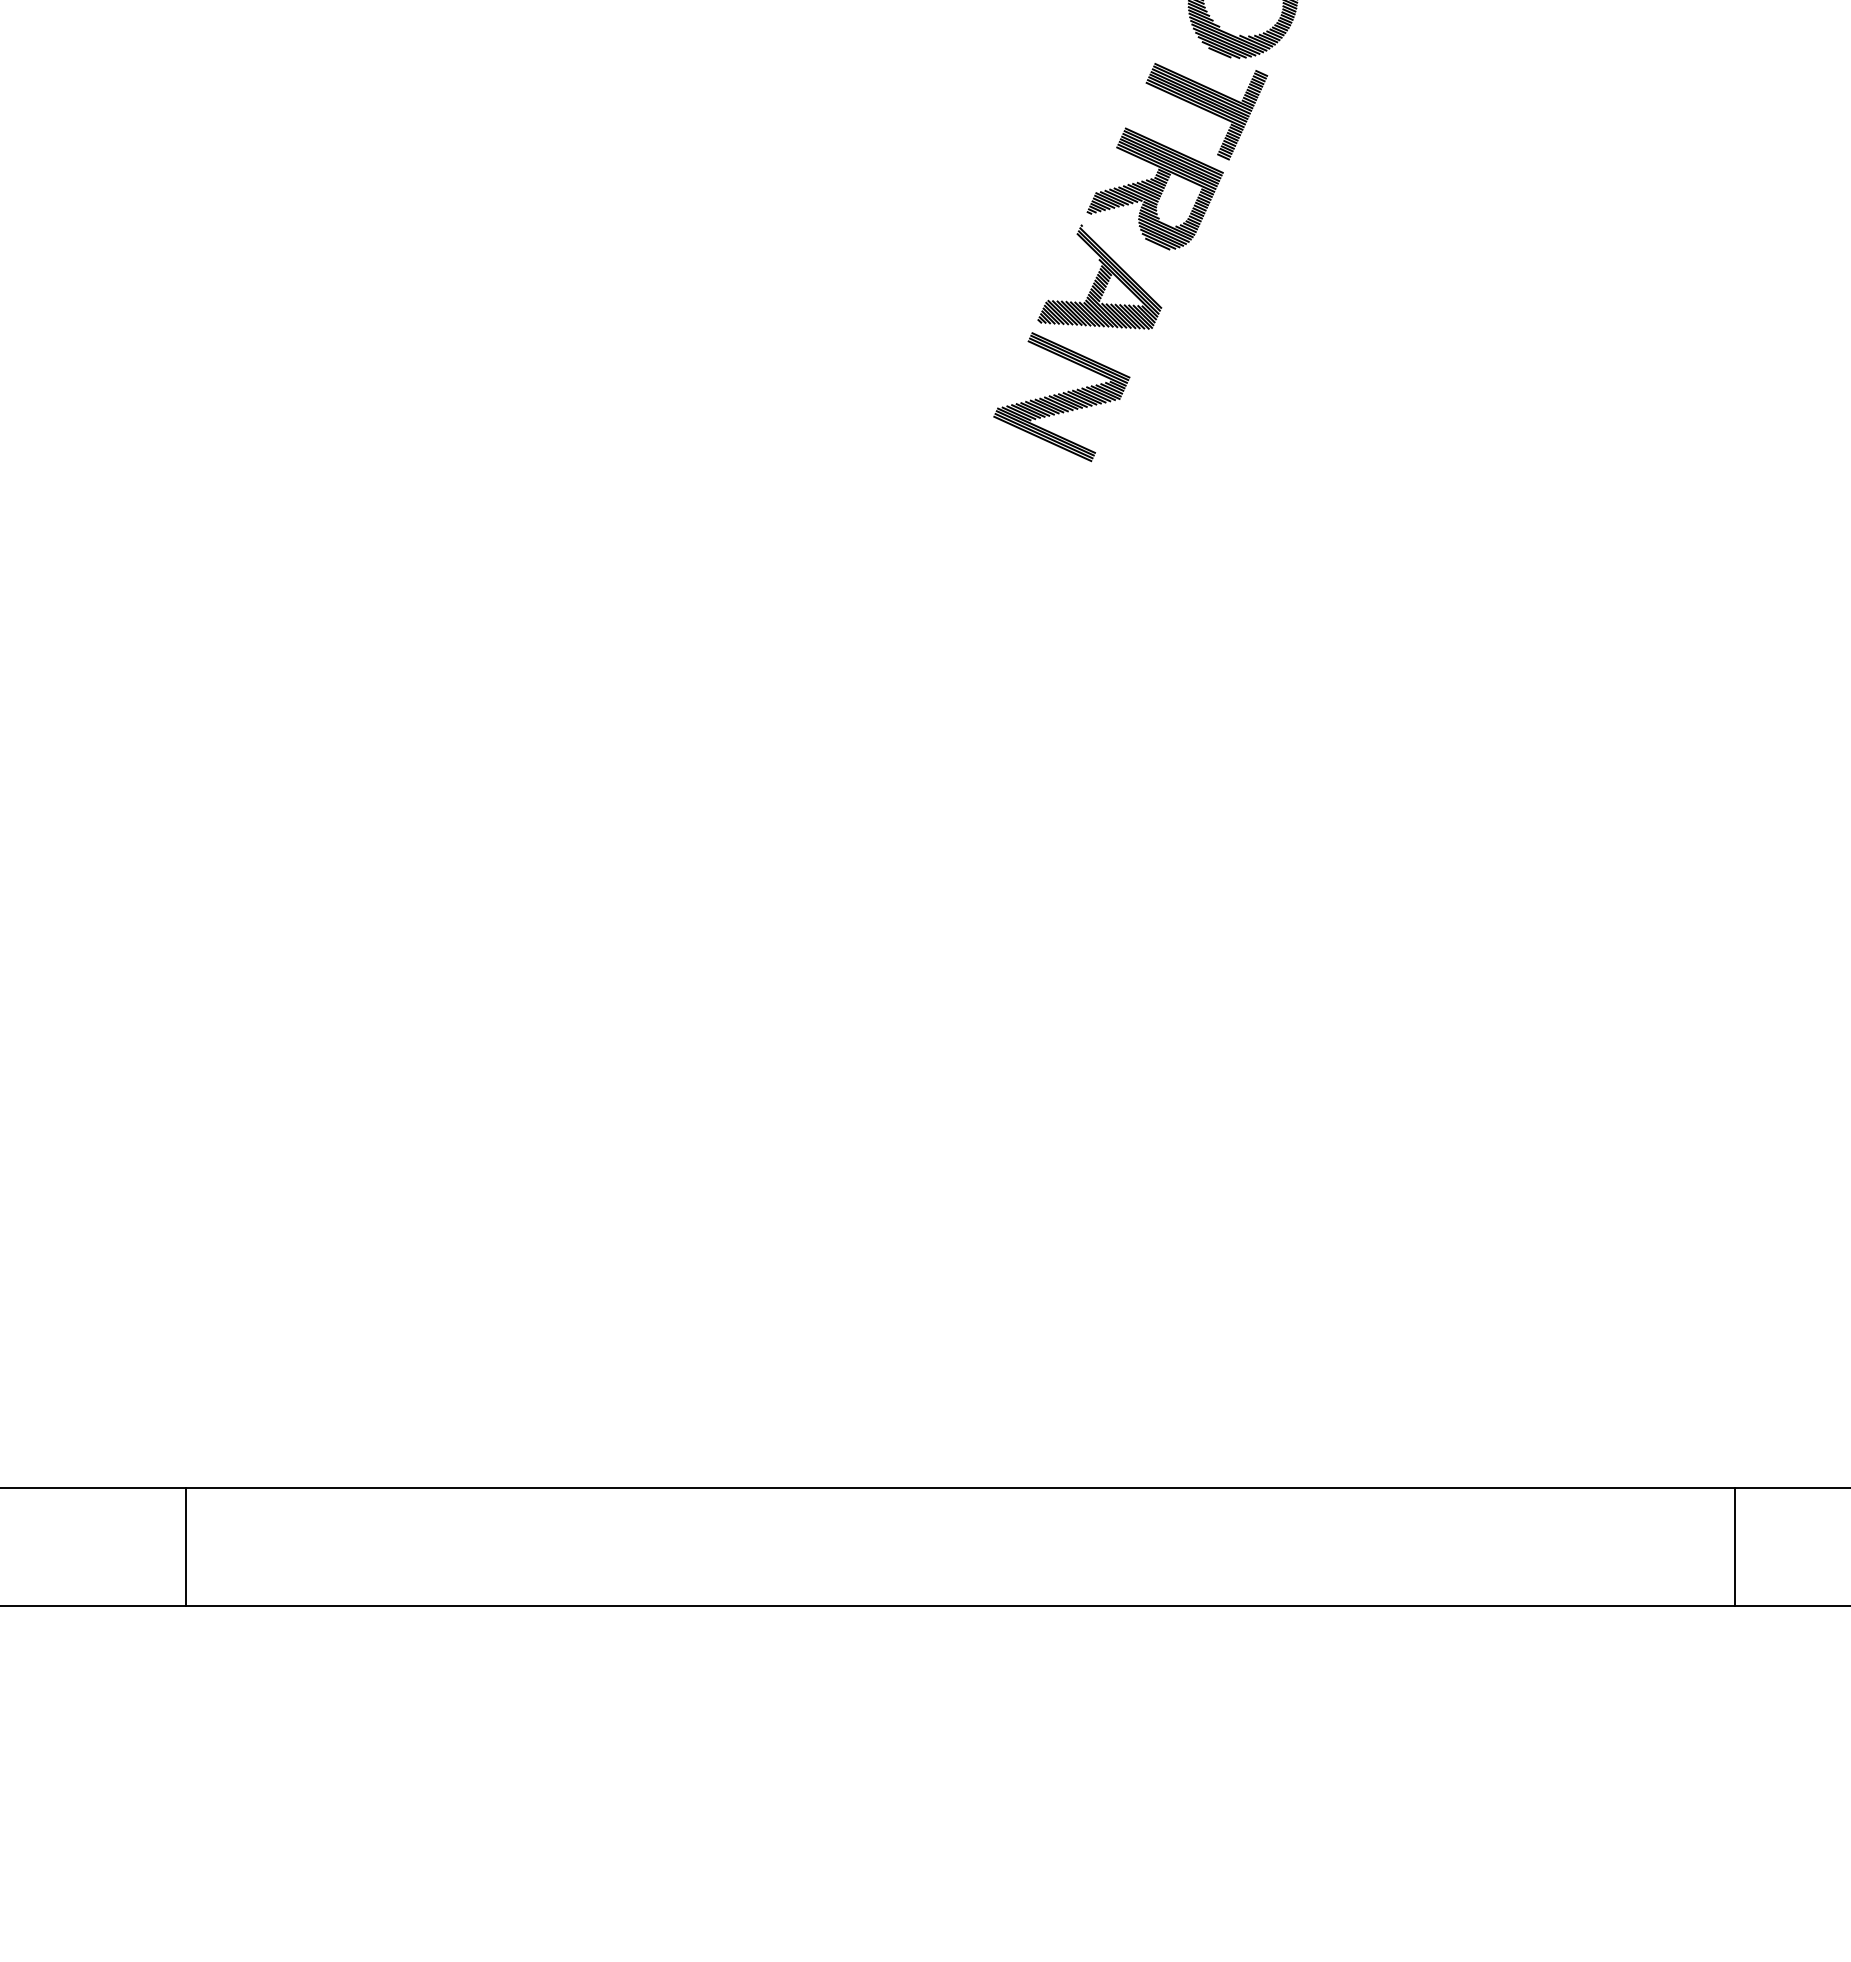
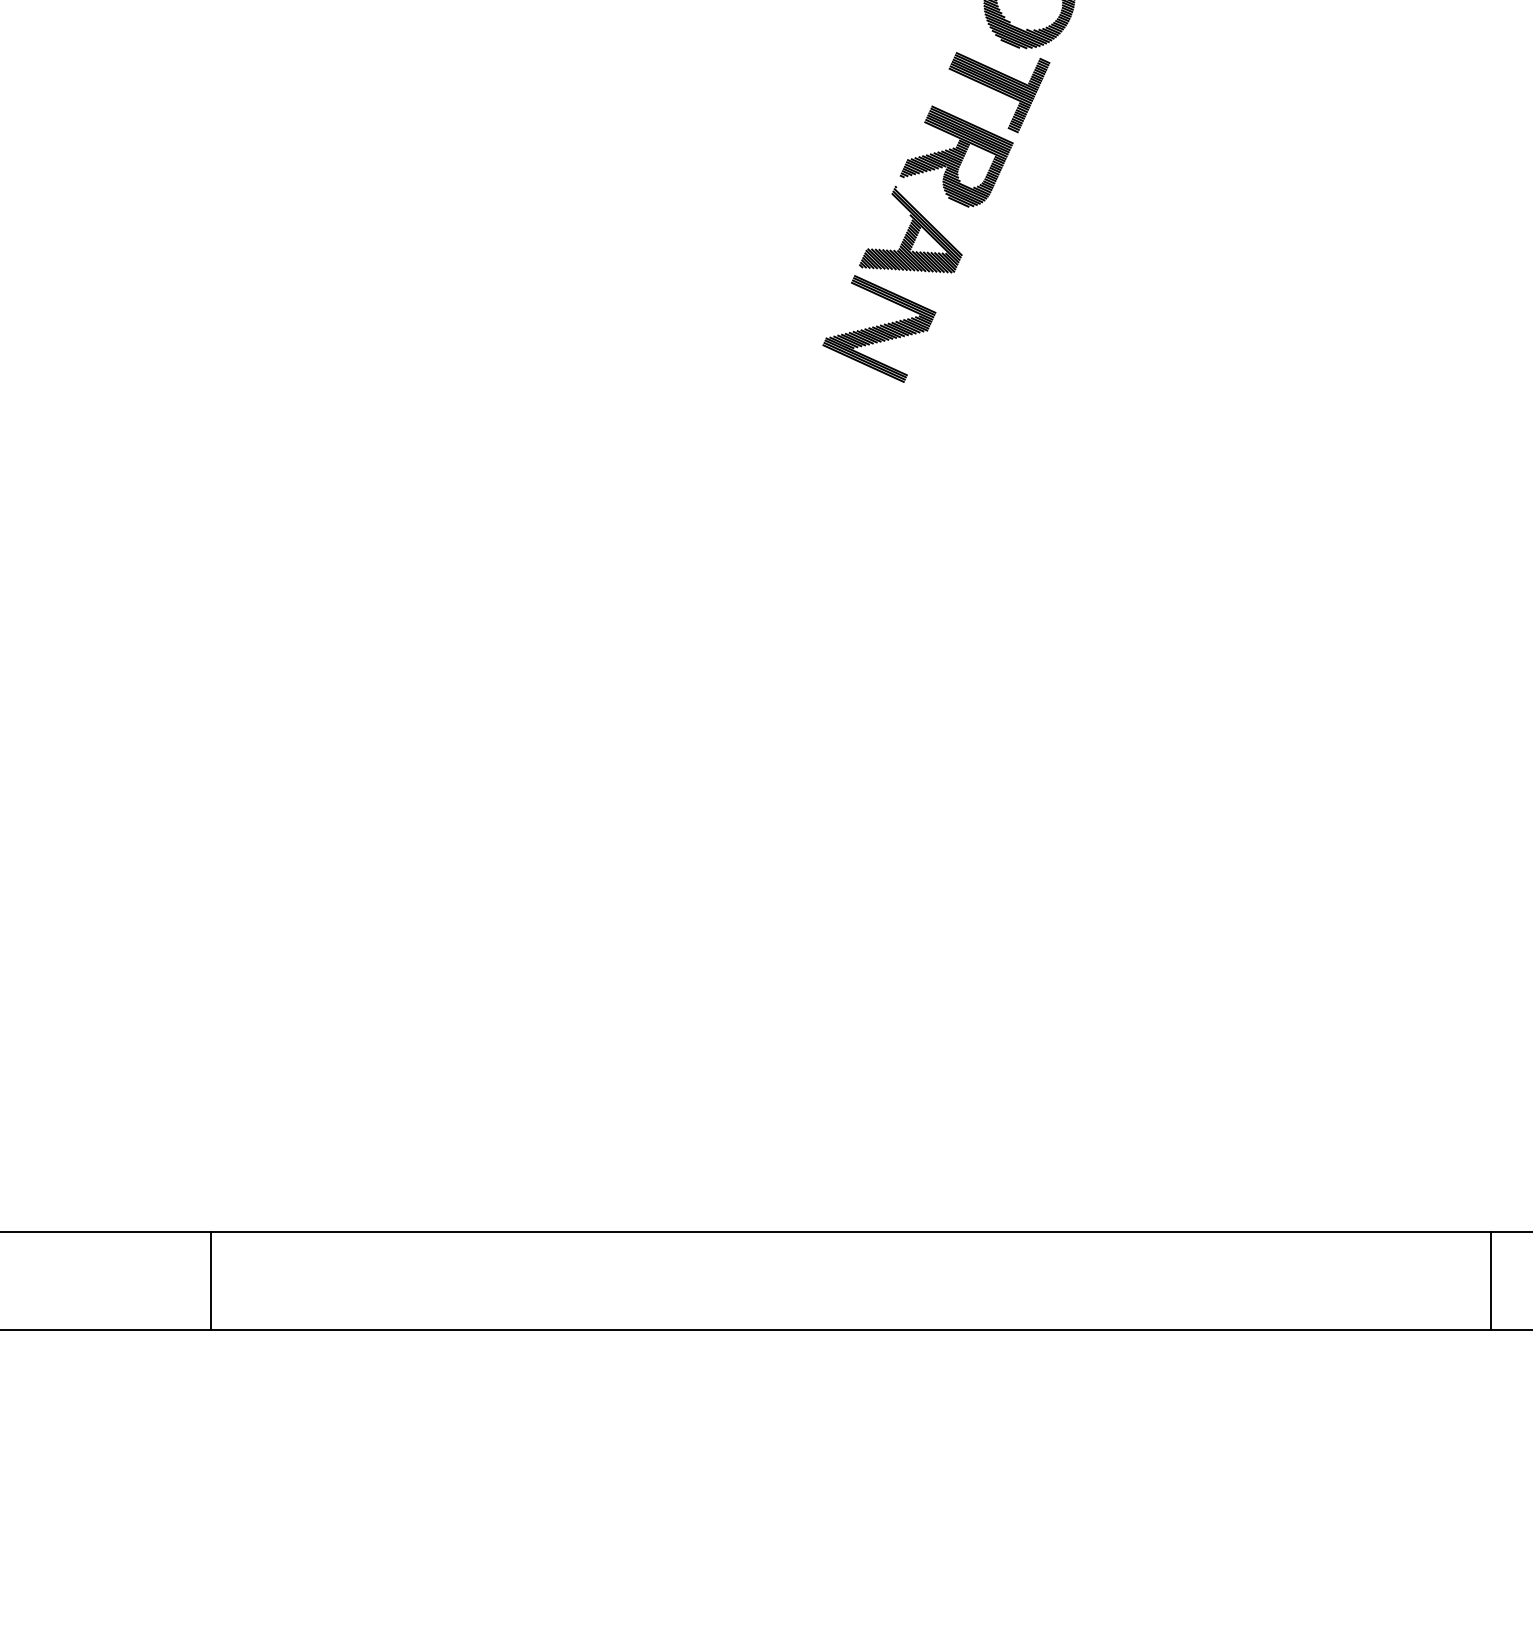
line: (186, 1547) -> (211, 1281), moved
line: (1734, 1547) -> (1490, 1281), moved

